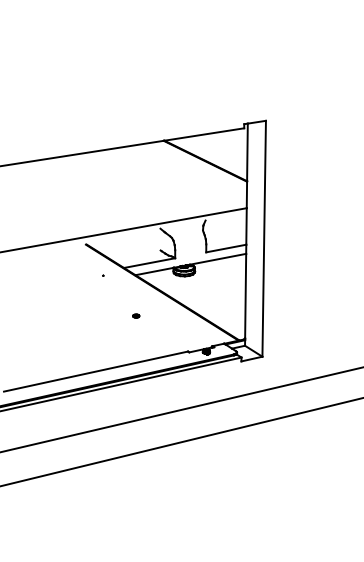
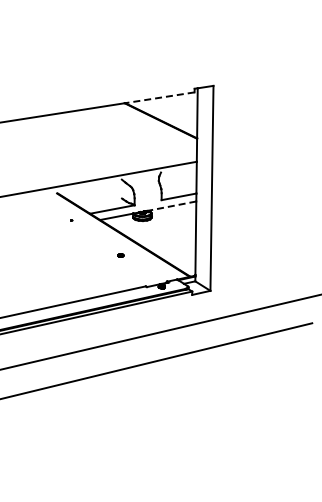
line: (203, 134) -> (159, 97), solid -> dashed
line: (217, 259) -> (171, 206), solid -> dashed
part: (135, 316) -> (120, 255), moved

